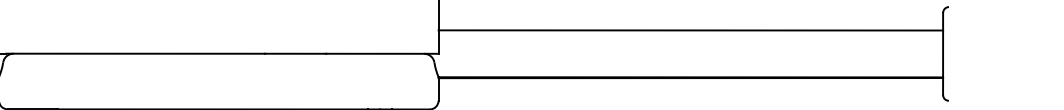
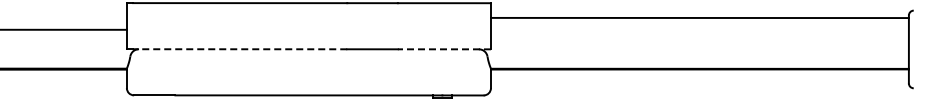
line: (690, 29) -> (699, 17), moved
line: (135, 53) -> (239, 49), solid -> dashed
line: (382, 53) -> (444, 49), solid -> dashed

